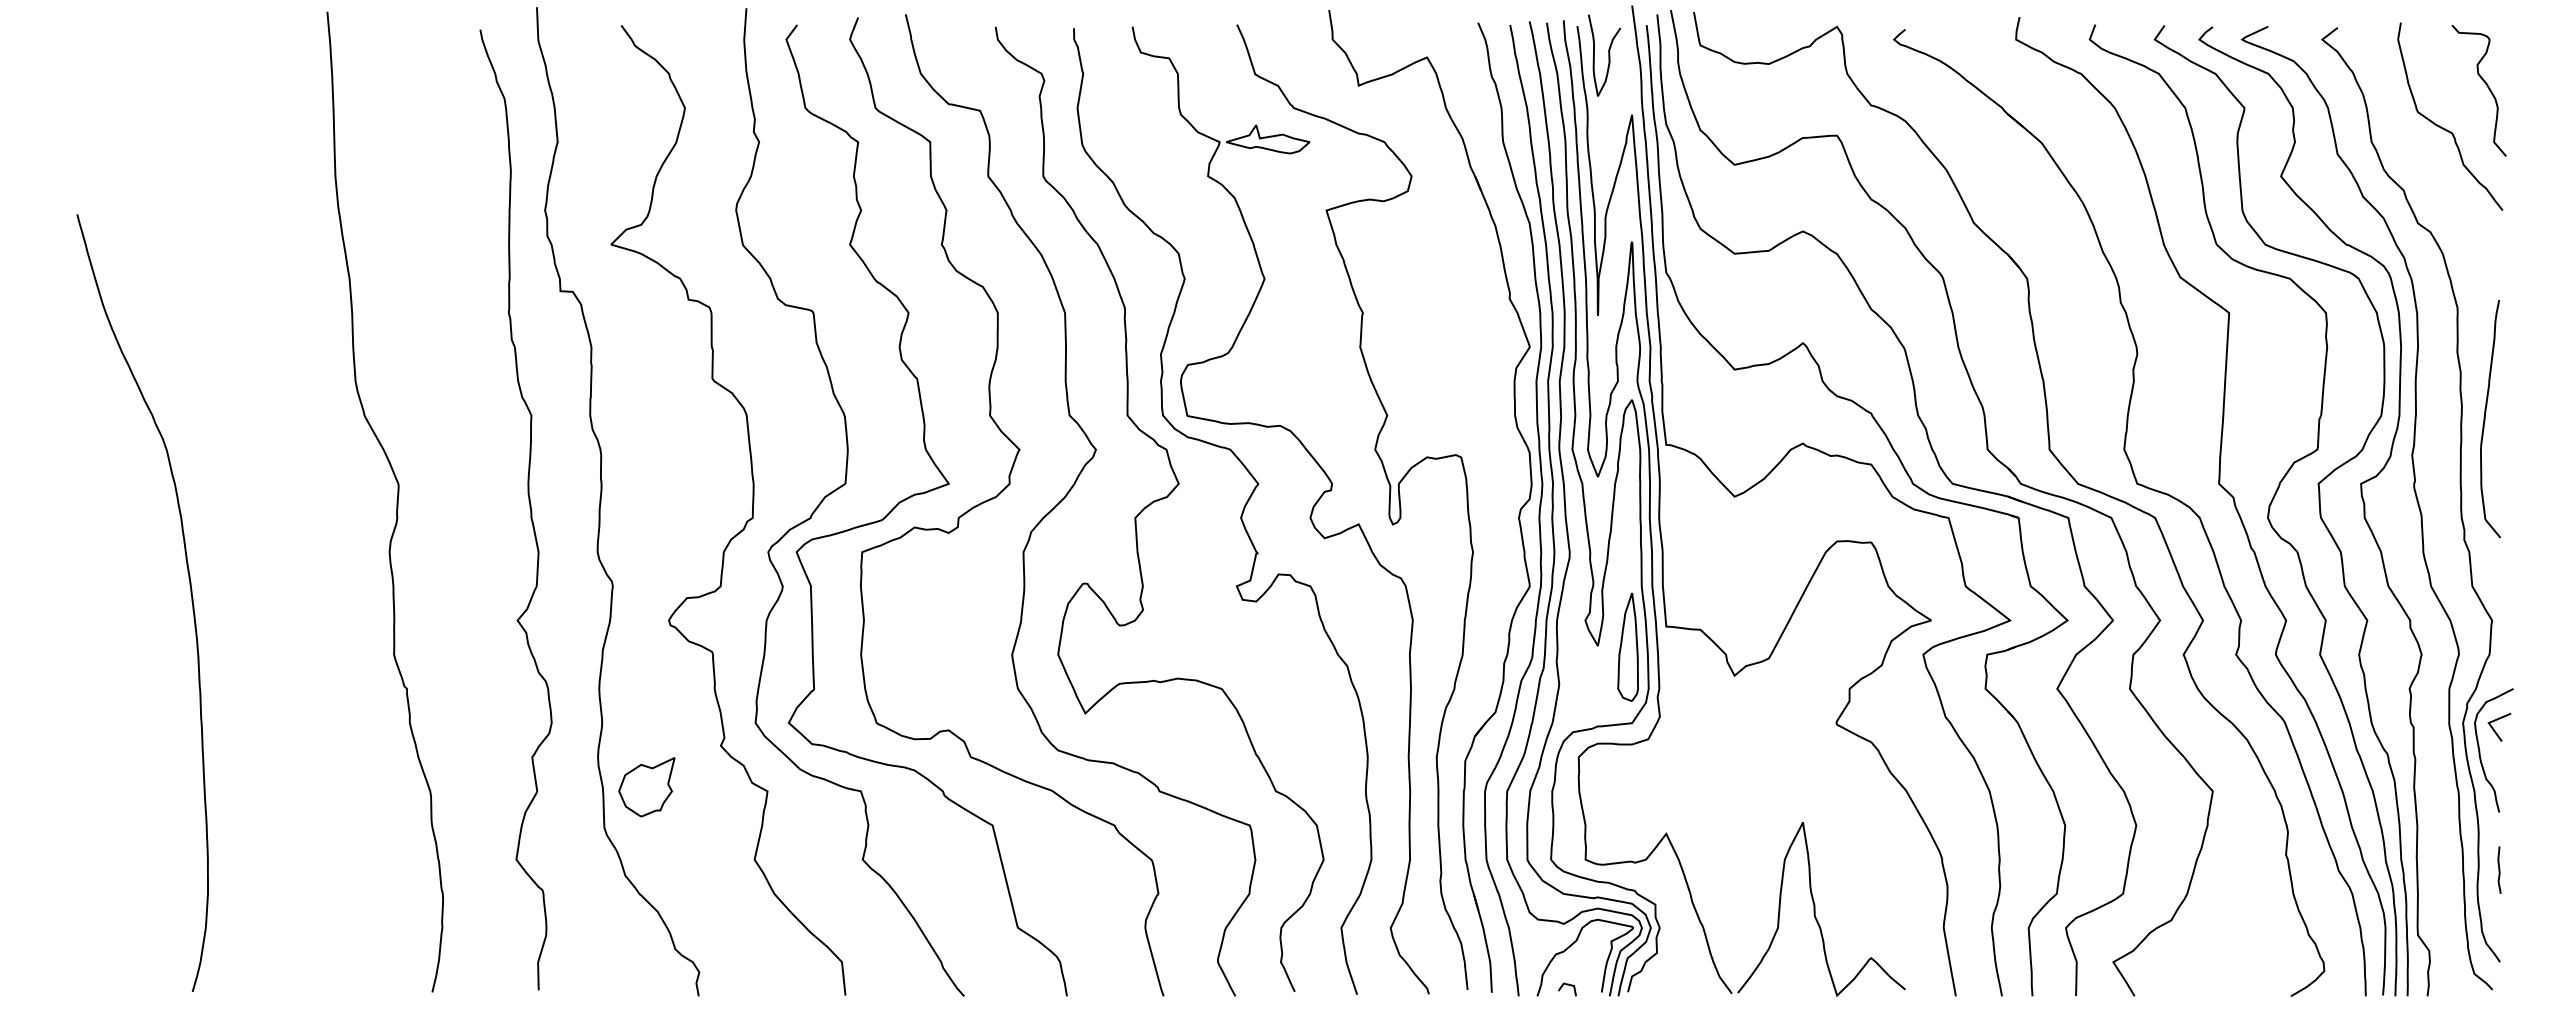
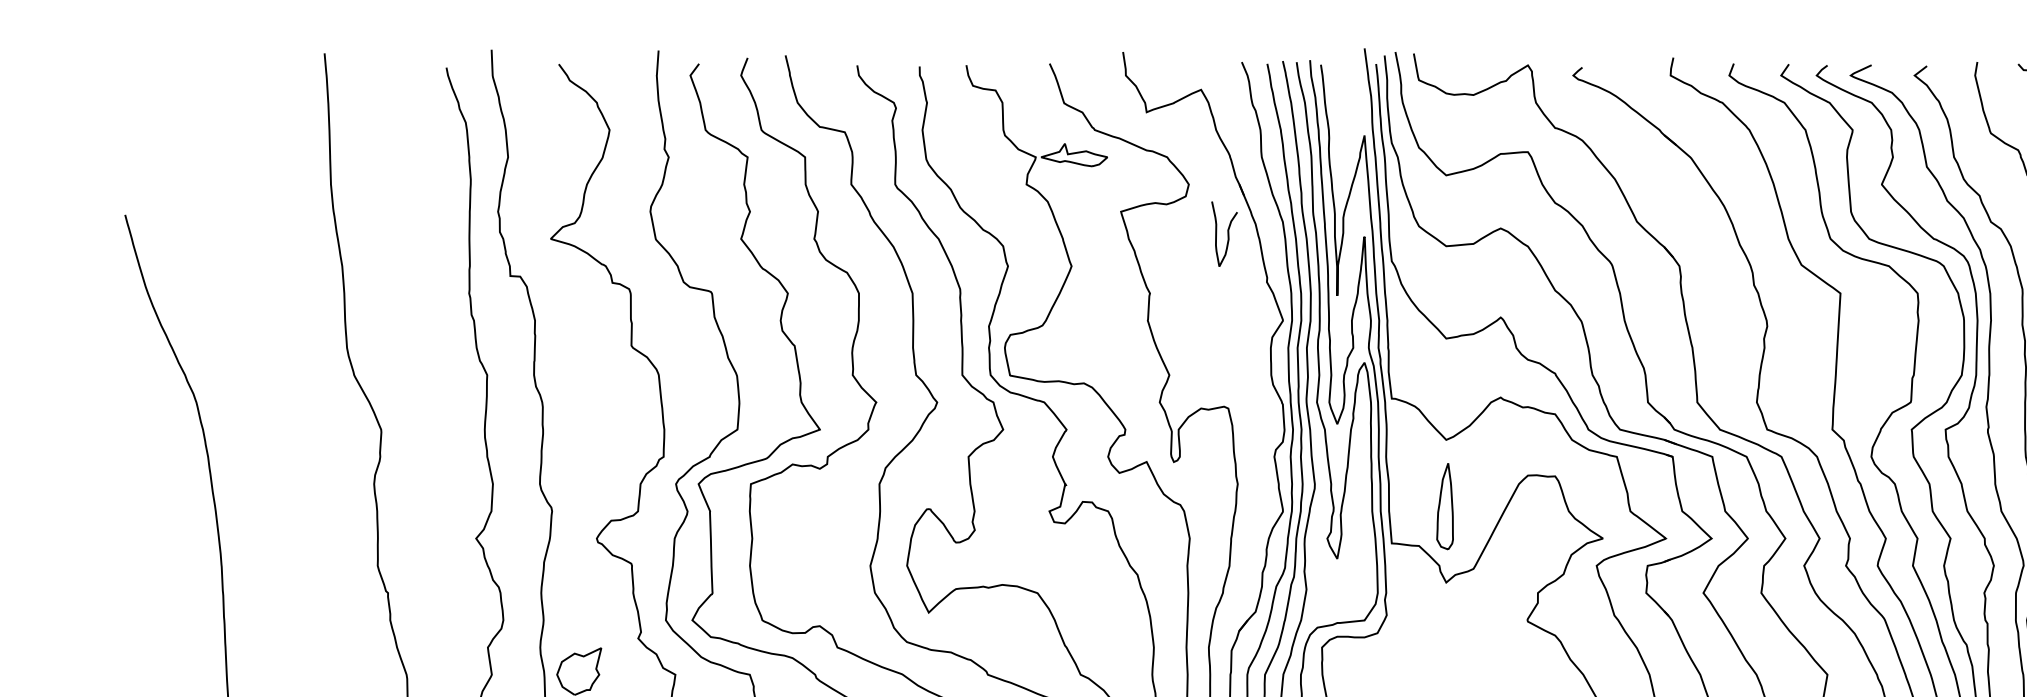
curve: (1608, 55) -> (1227, 234), moved
part: (1627, 646) -> (1444, 505), moved

